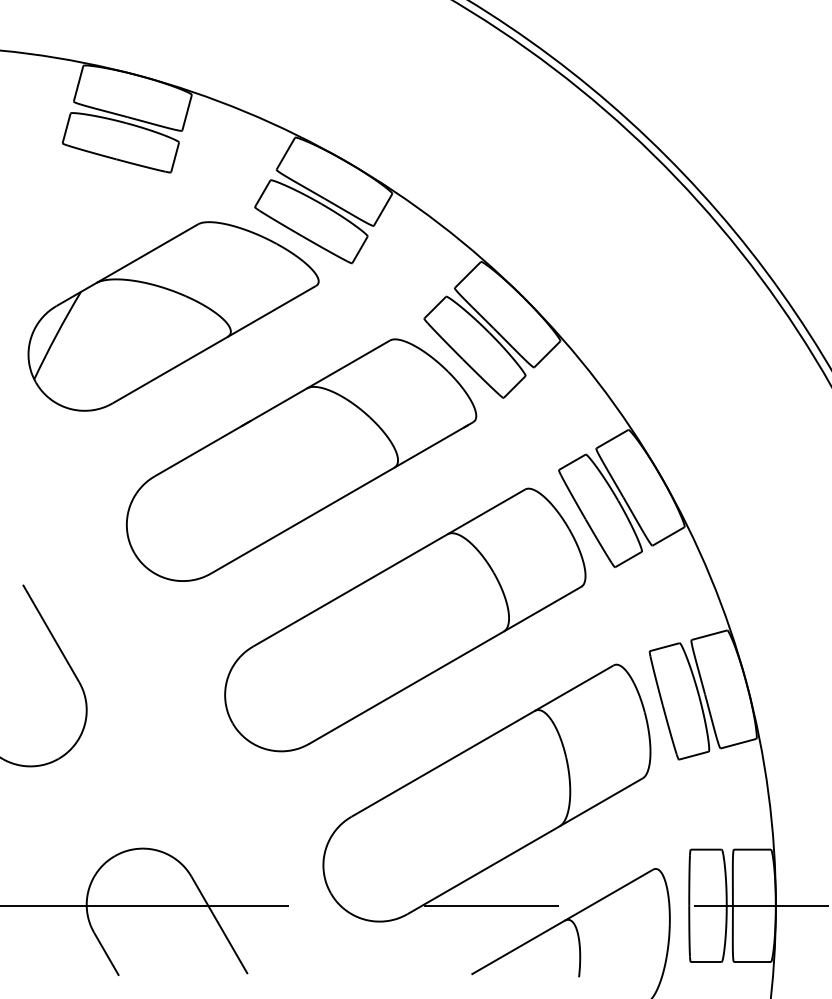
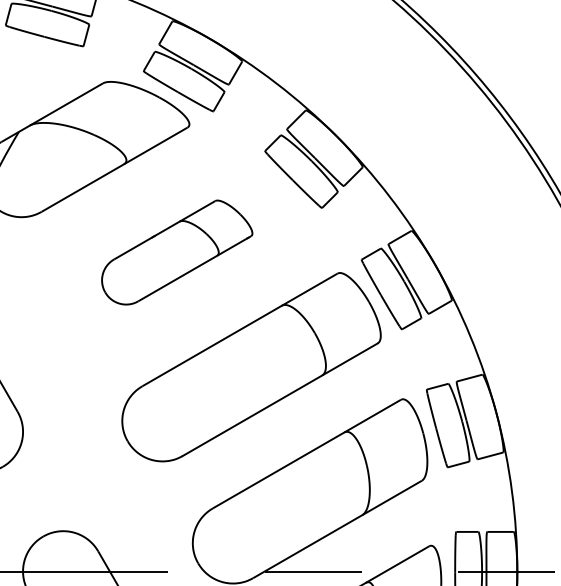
part: (301, 459) -> (177, 252), size x0.6

